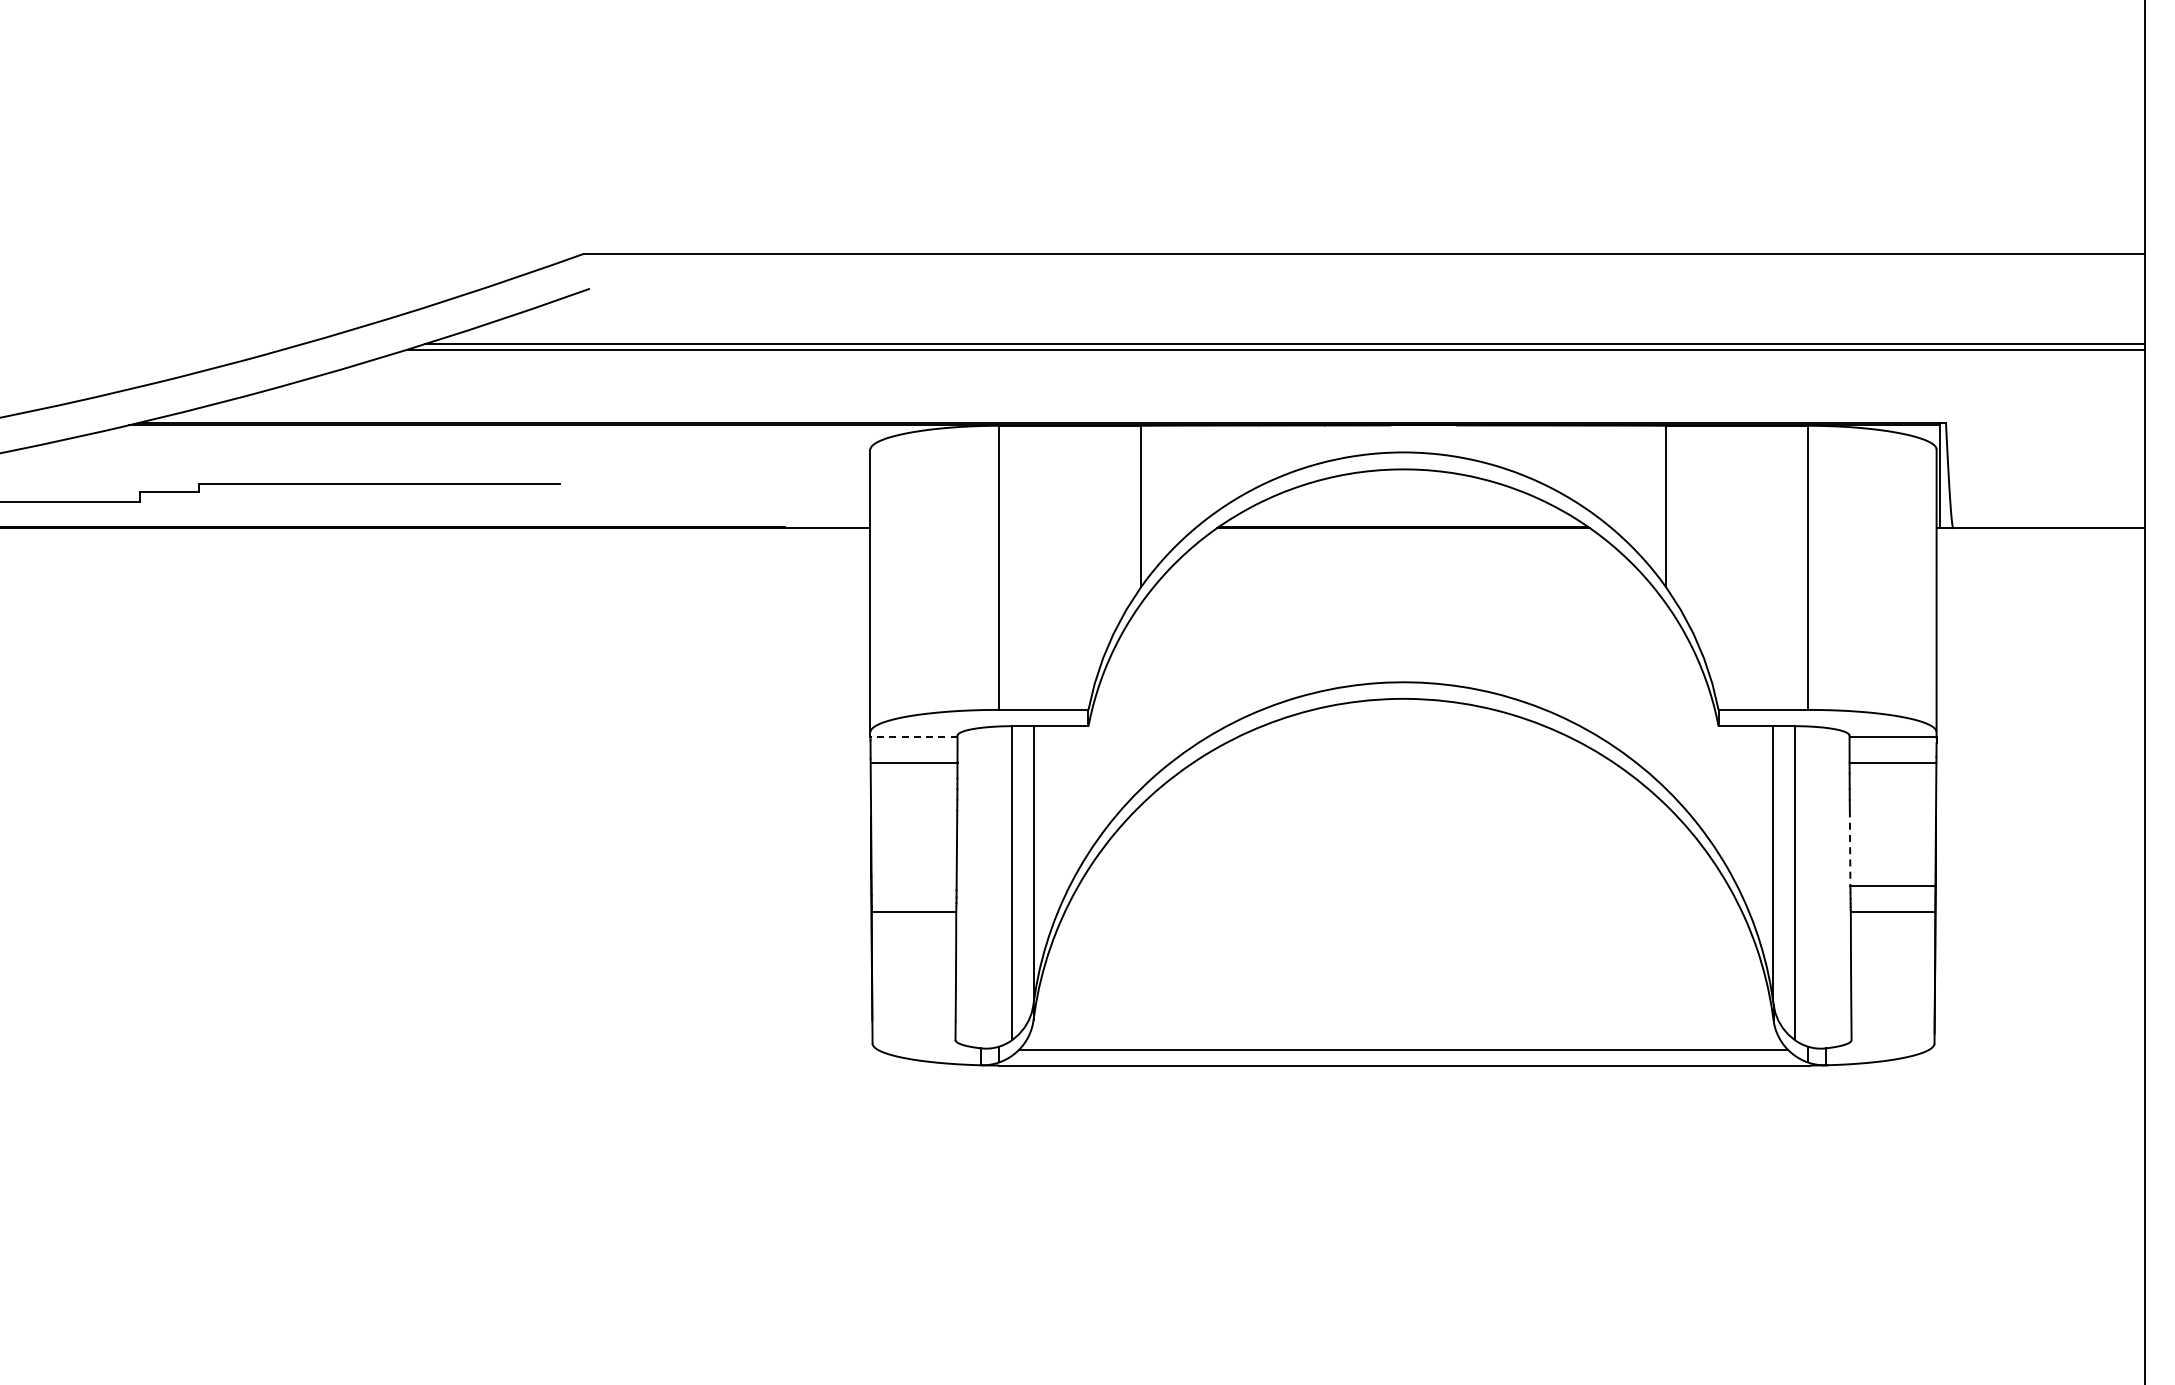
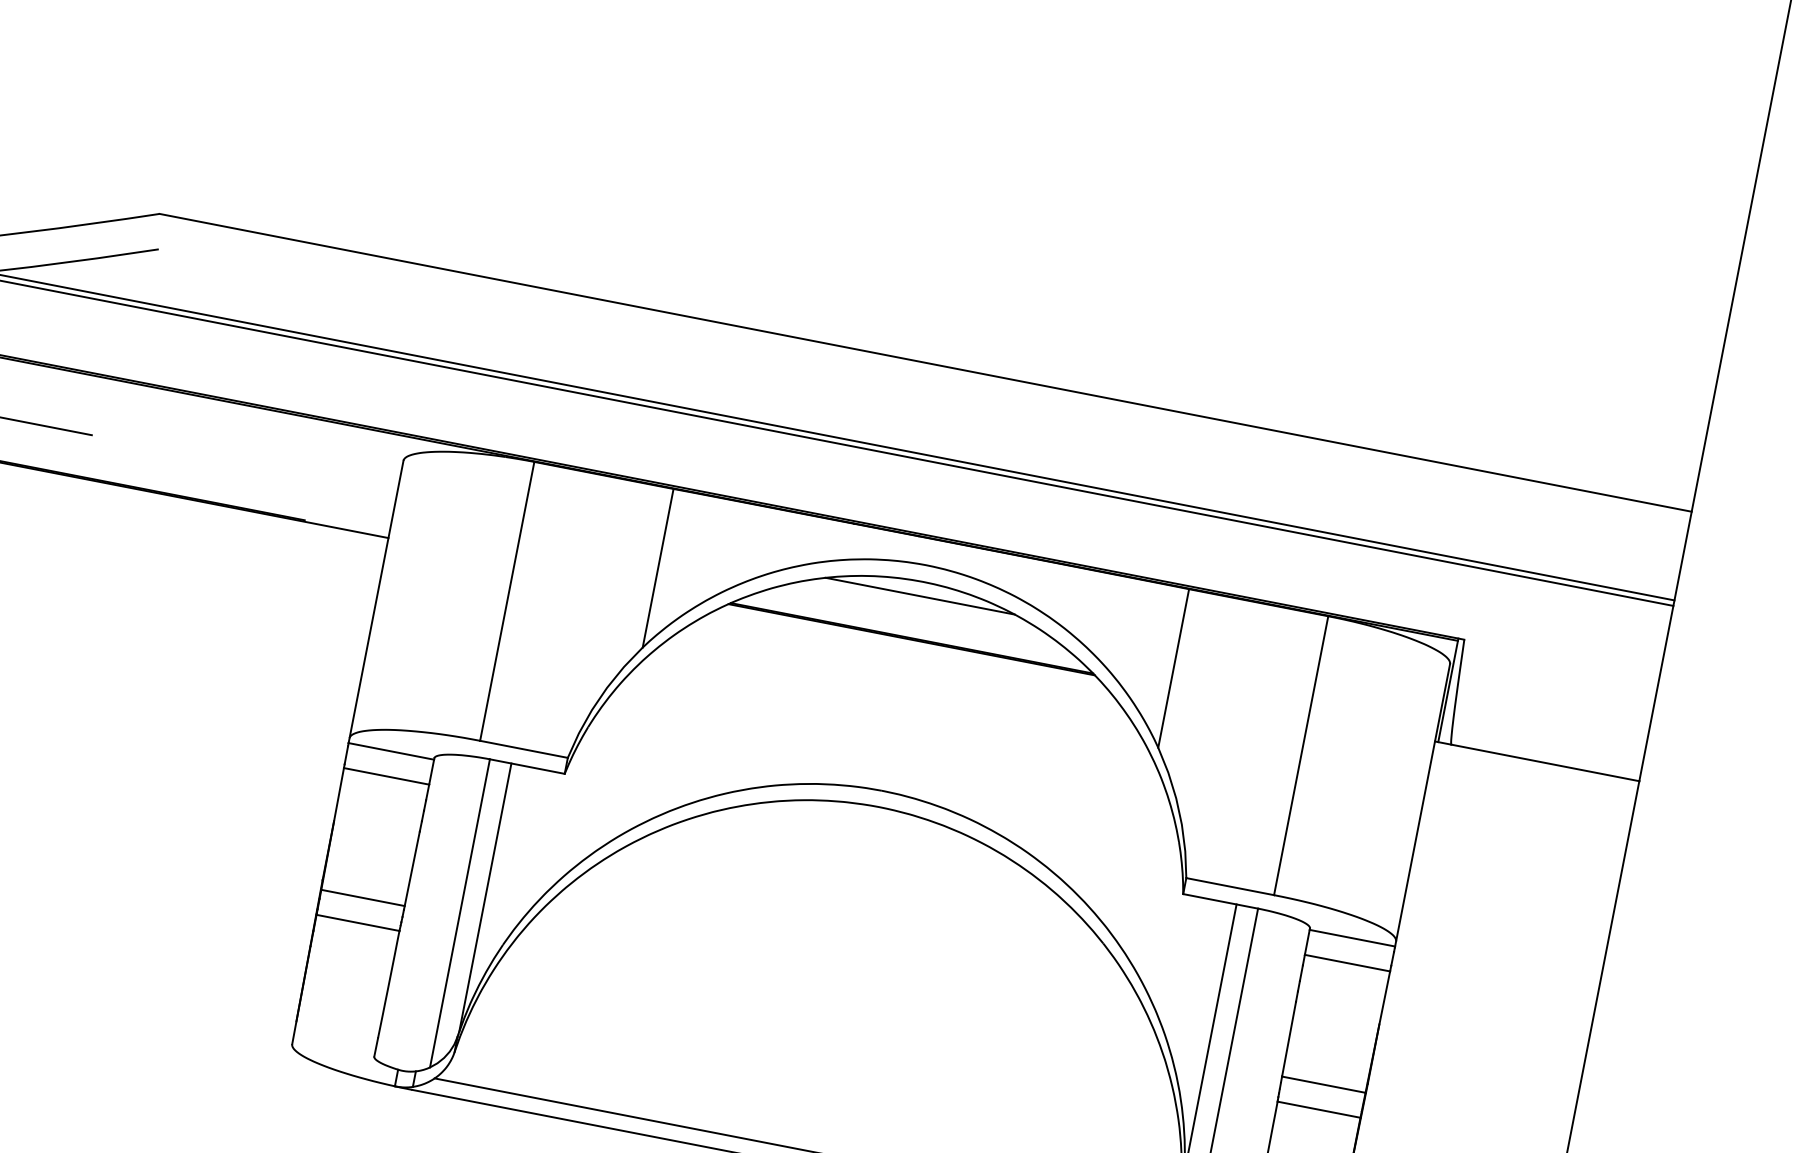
line: (1403, 483) -> (920, 595), added
line: (914, 737) -> (391, 751), dashed -> solid
line: (1850, 848) -> (1289, 1039), dashed -> solid
line: (913, 886) -> (362, 897), added

